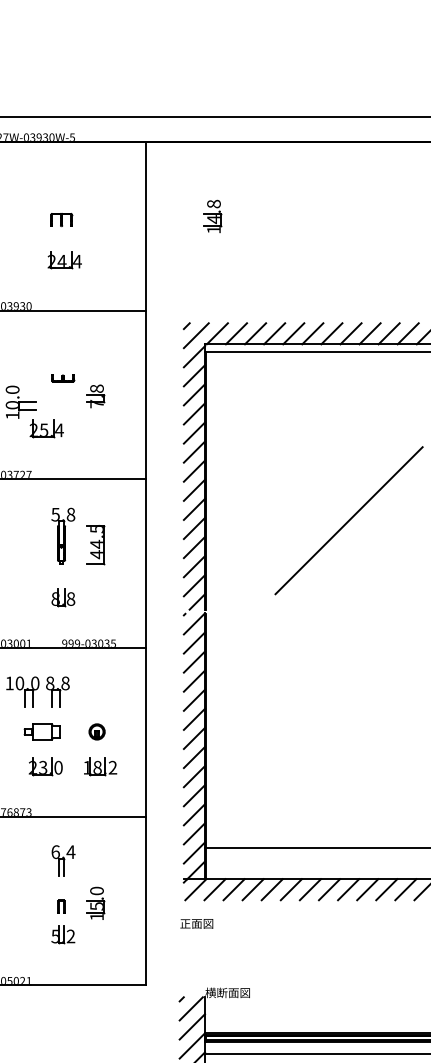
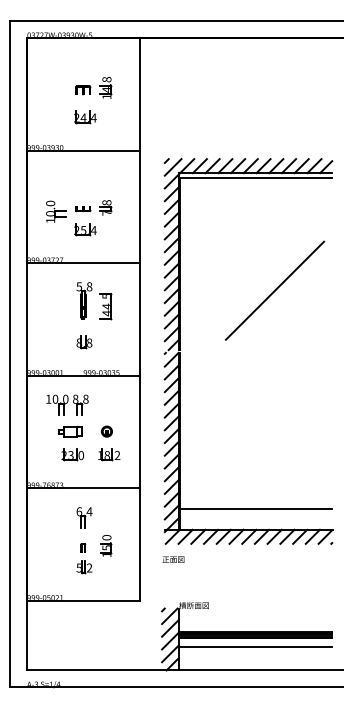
part: (211, 215) -> (105, 87), moved
part: (63, 379) -> (83, 209), moved
part: (46, 428) -> (85, 229), moved

